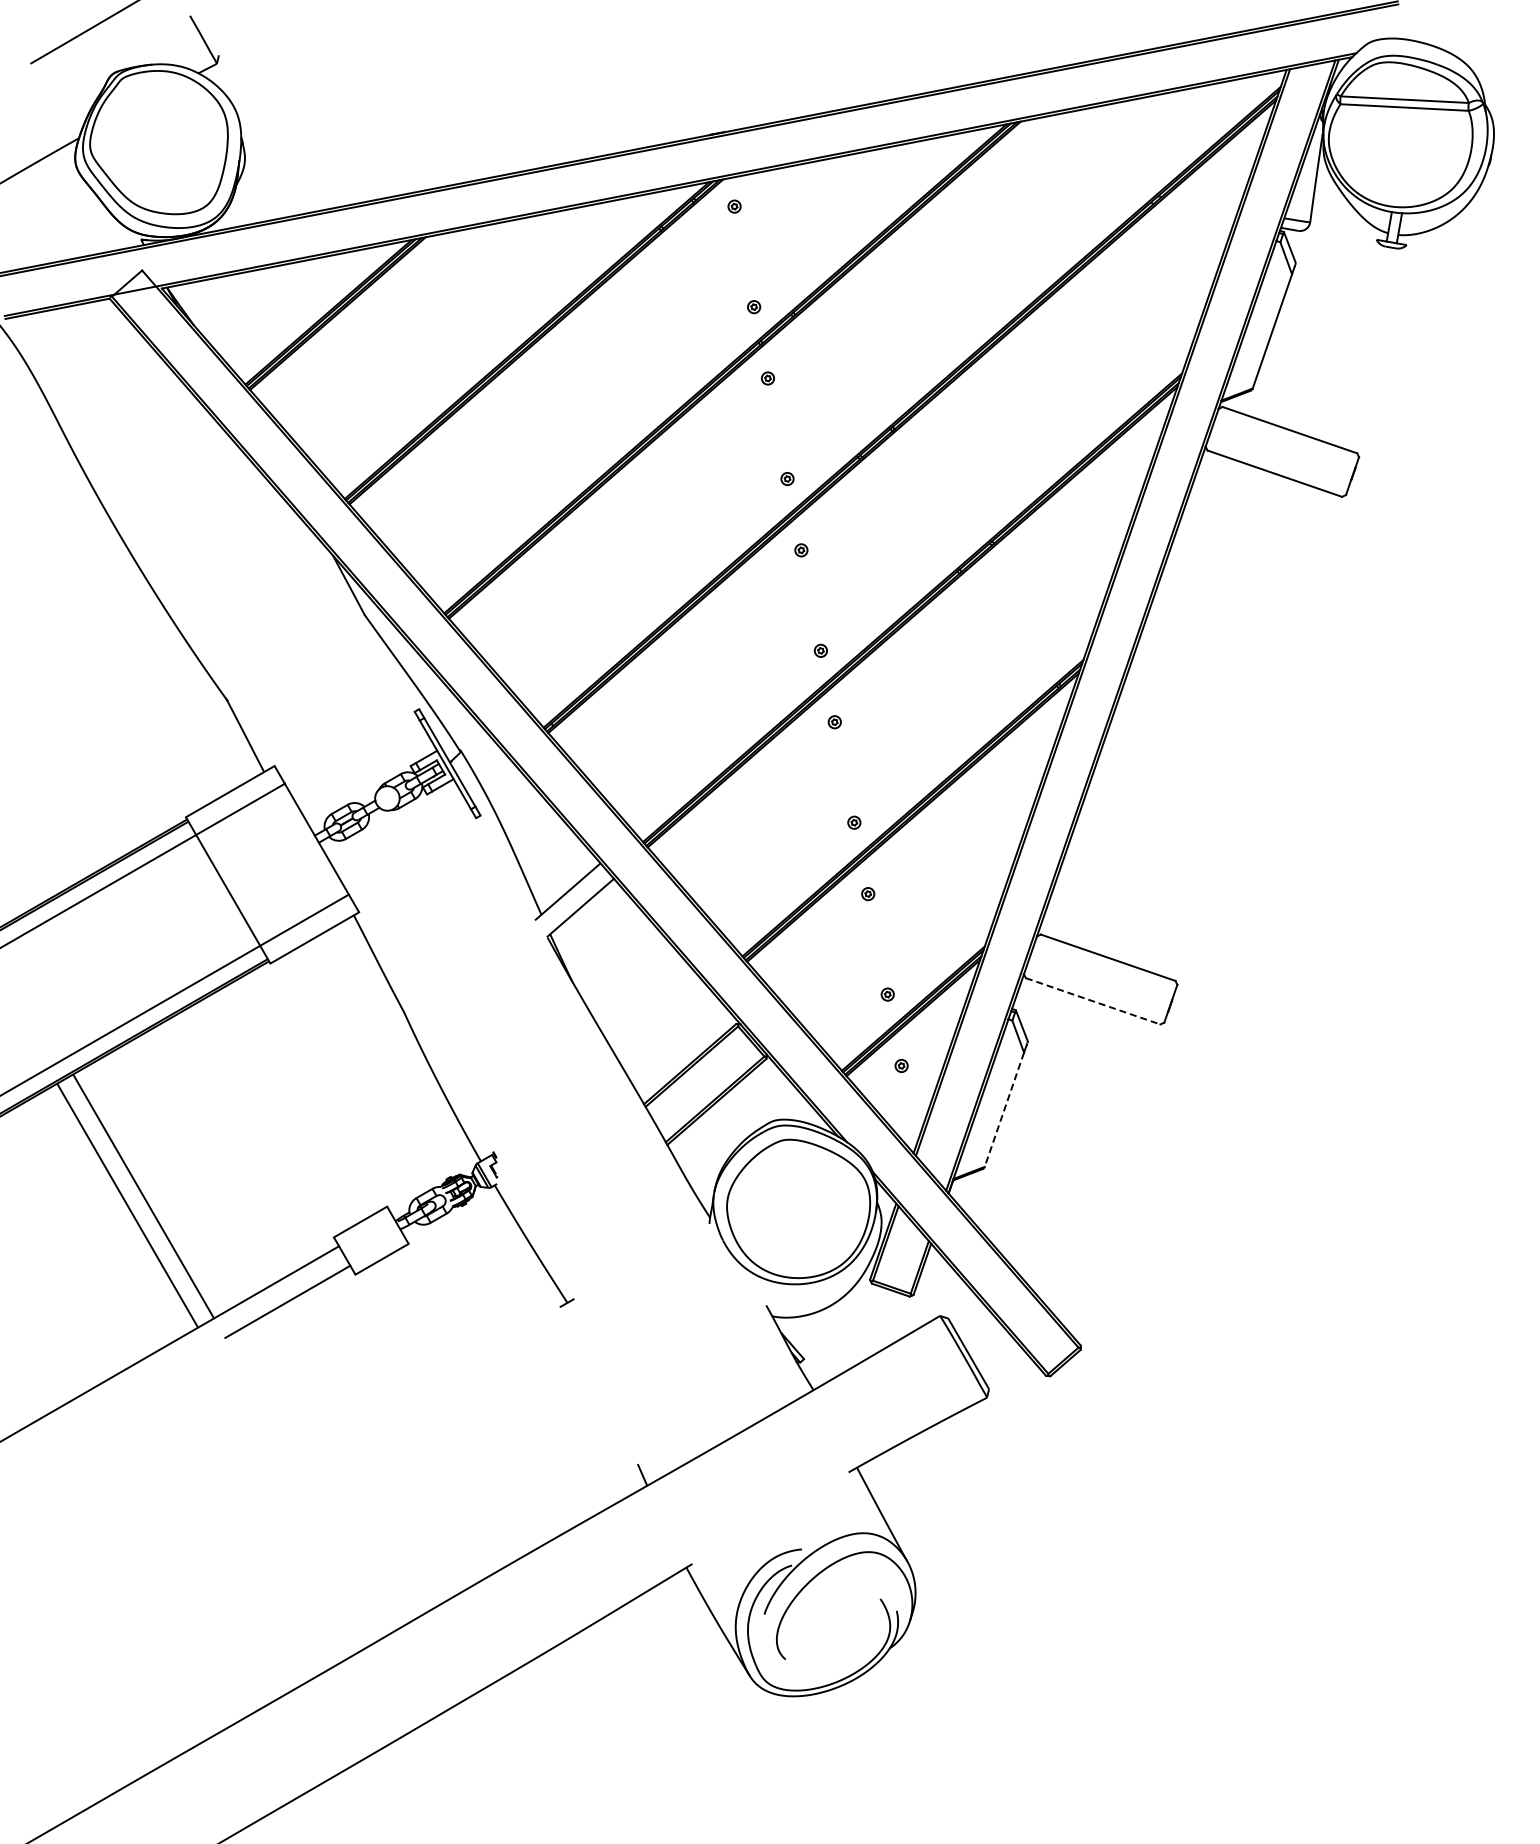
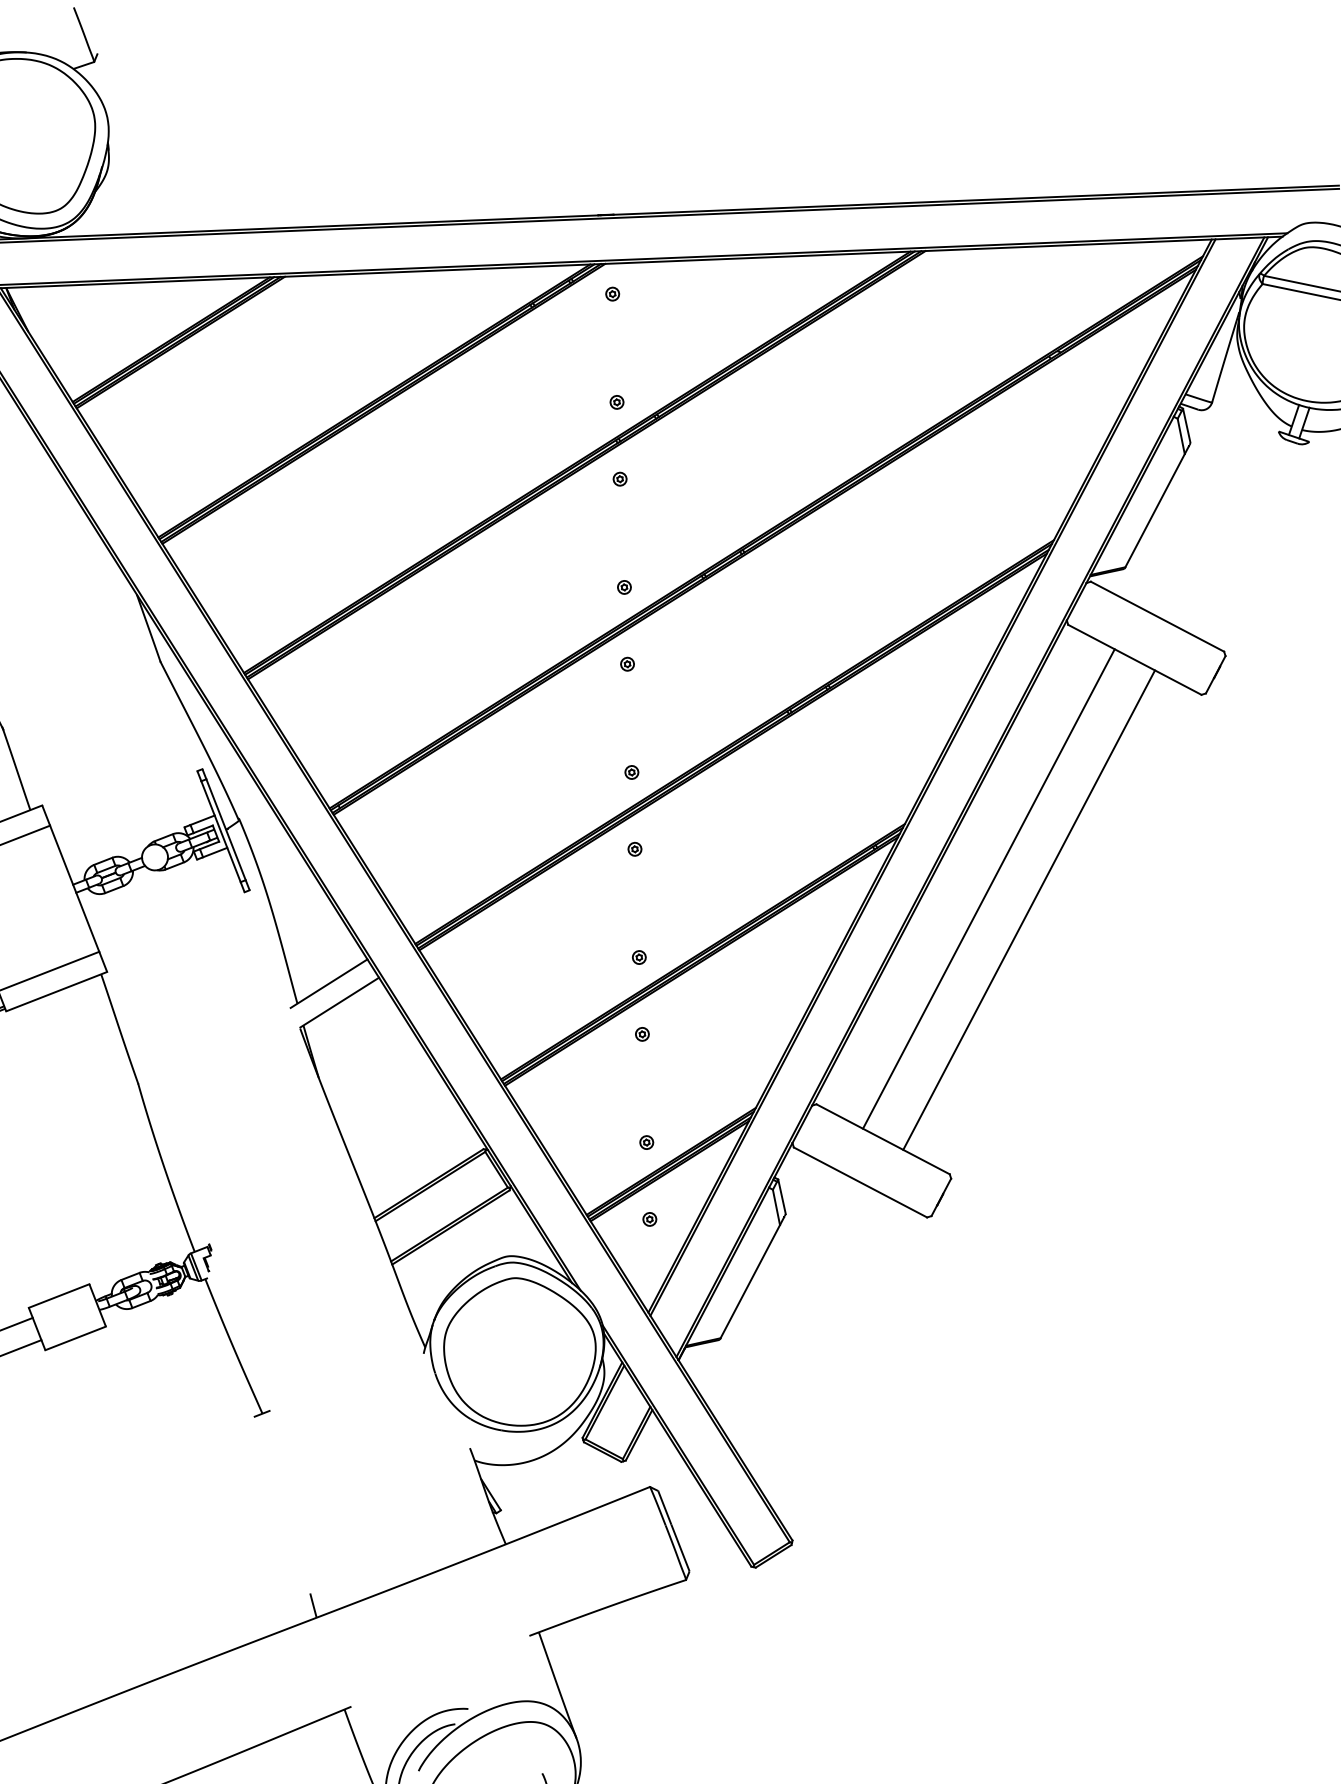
line: (1170, 708) -> (988, 888), added
line: (1211, 722) -> (1028, 909), added
line: (1093, 1001) -> (860, 1182), dashed -> solid
line: (1004, 1110) -> (750, 1282), dashed -> solid

